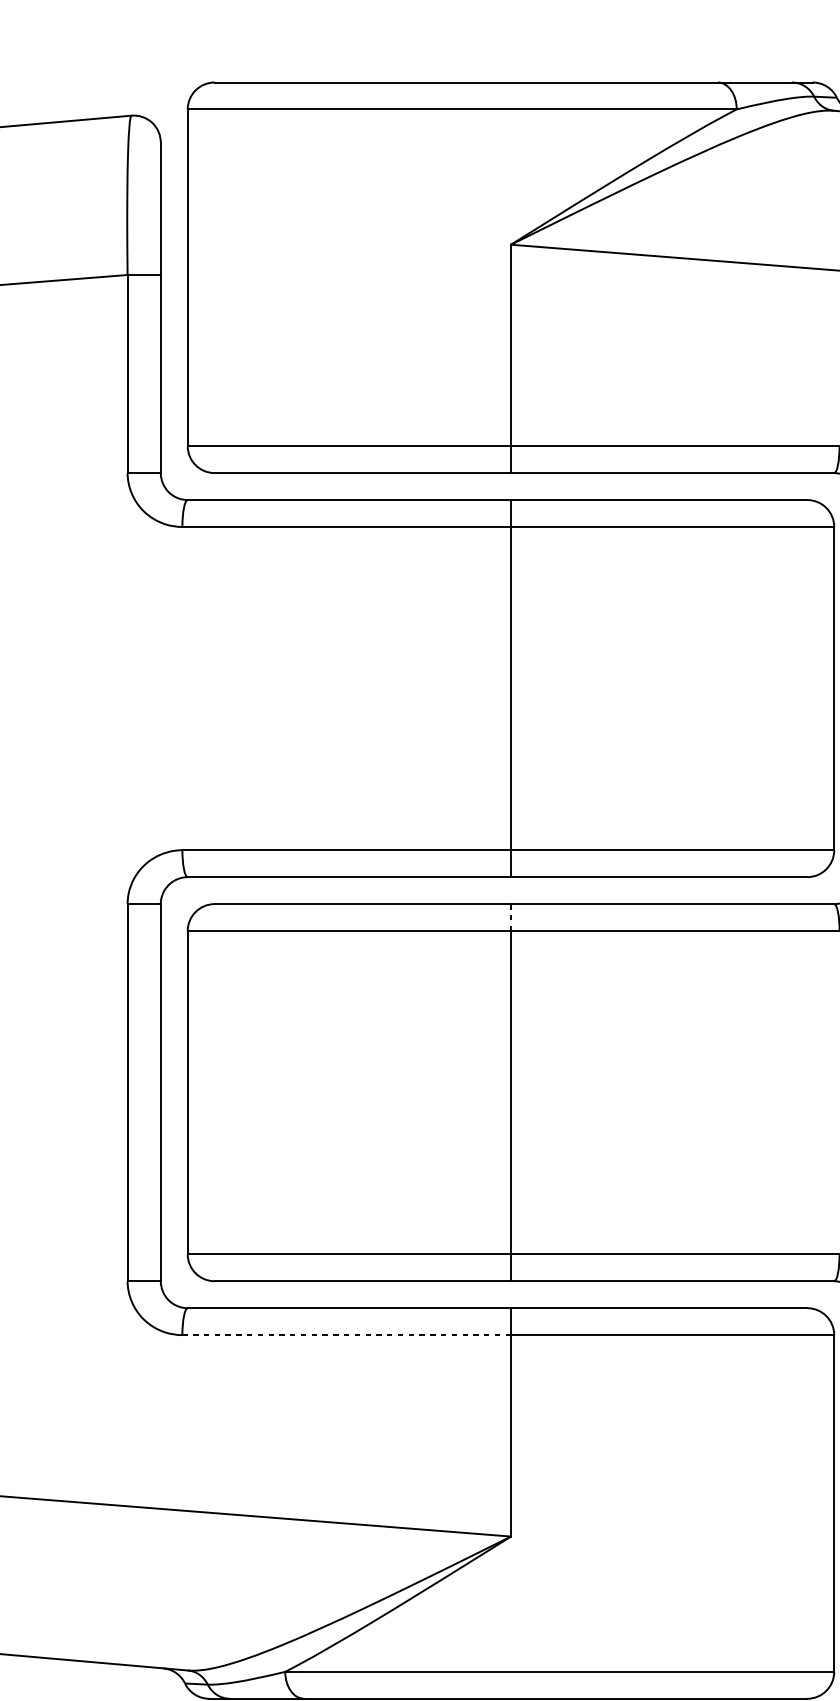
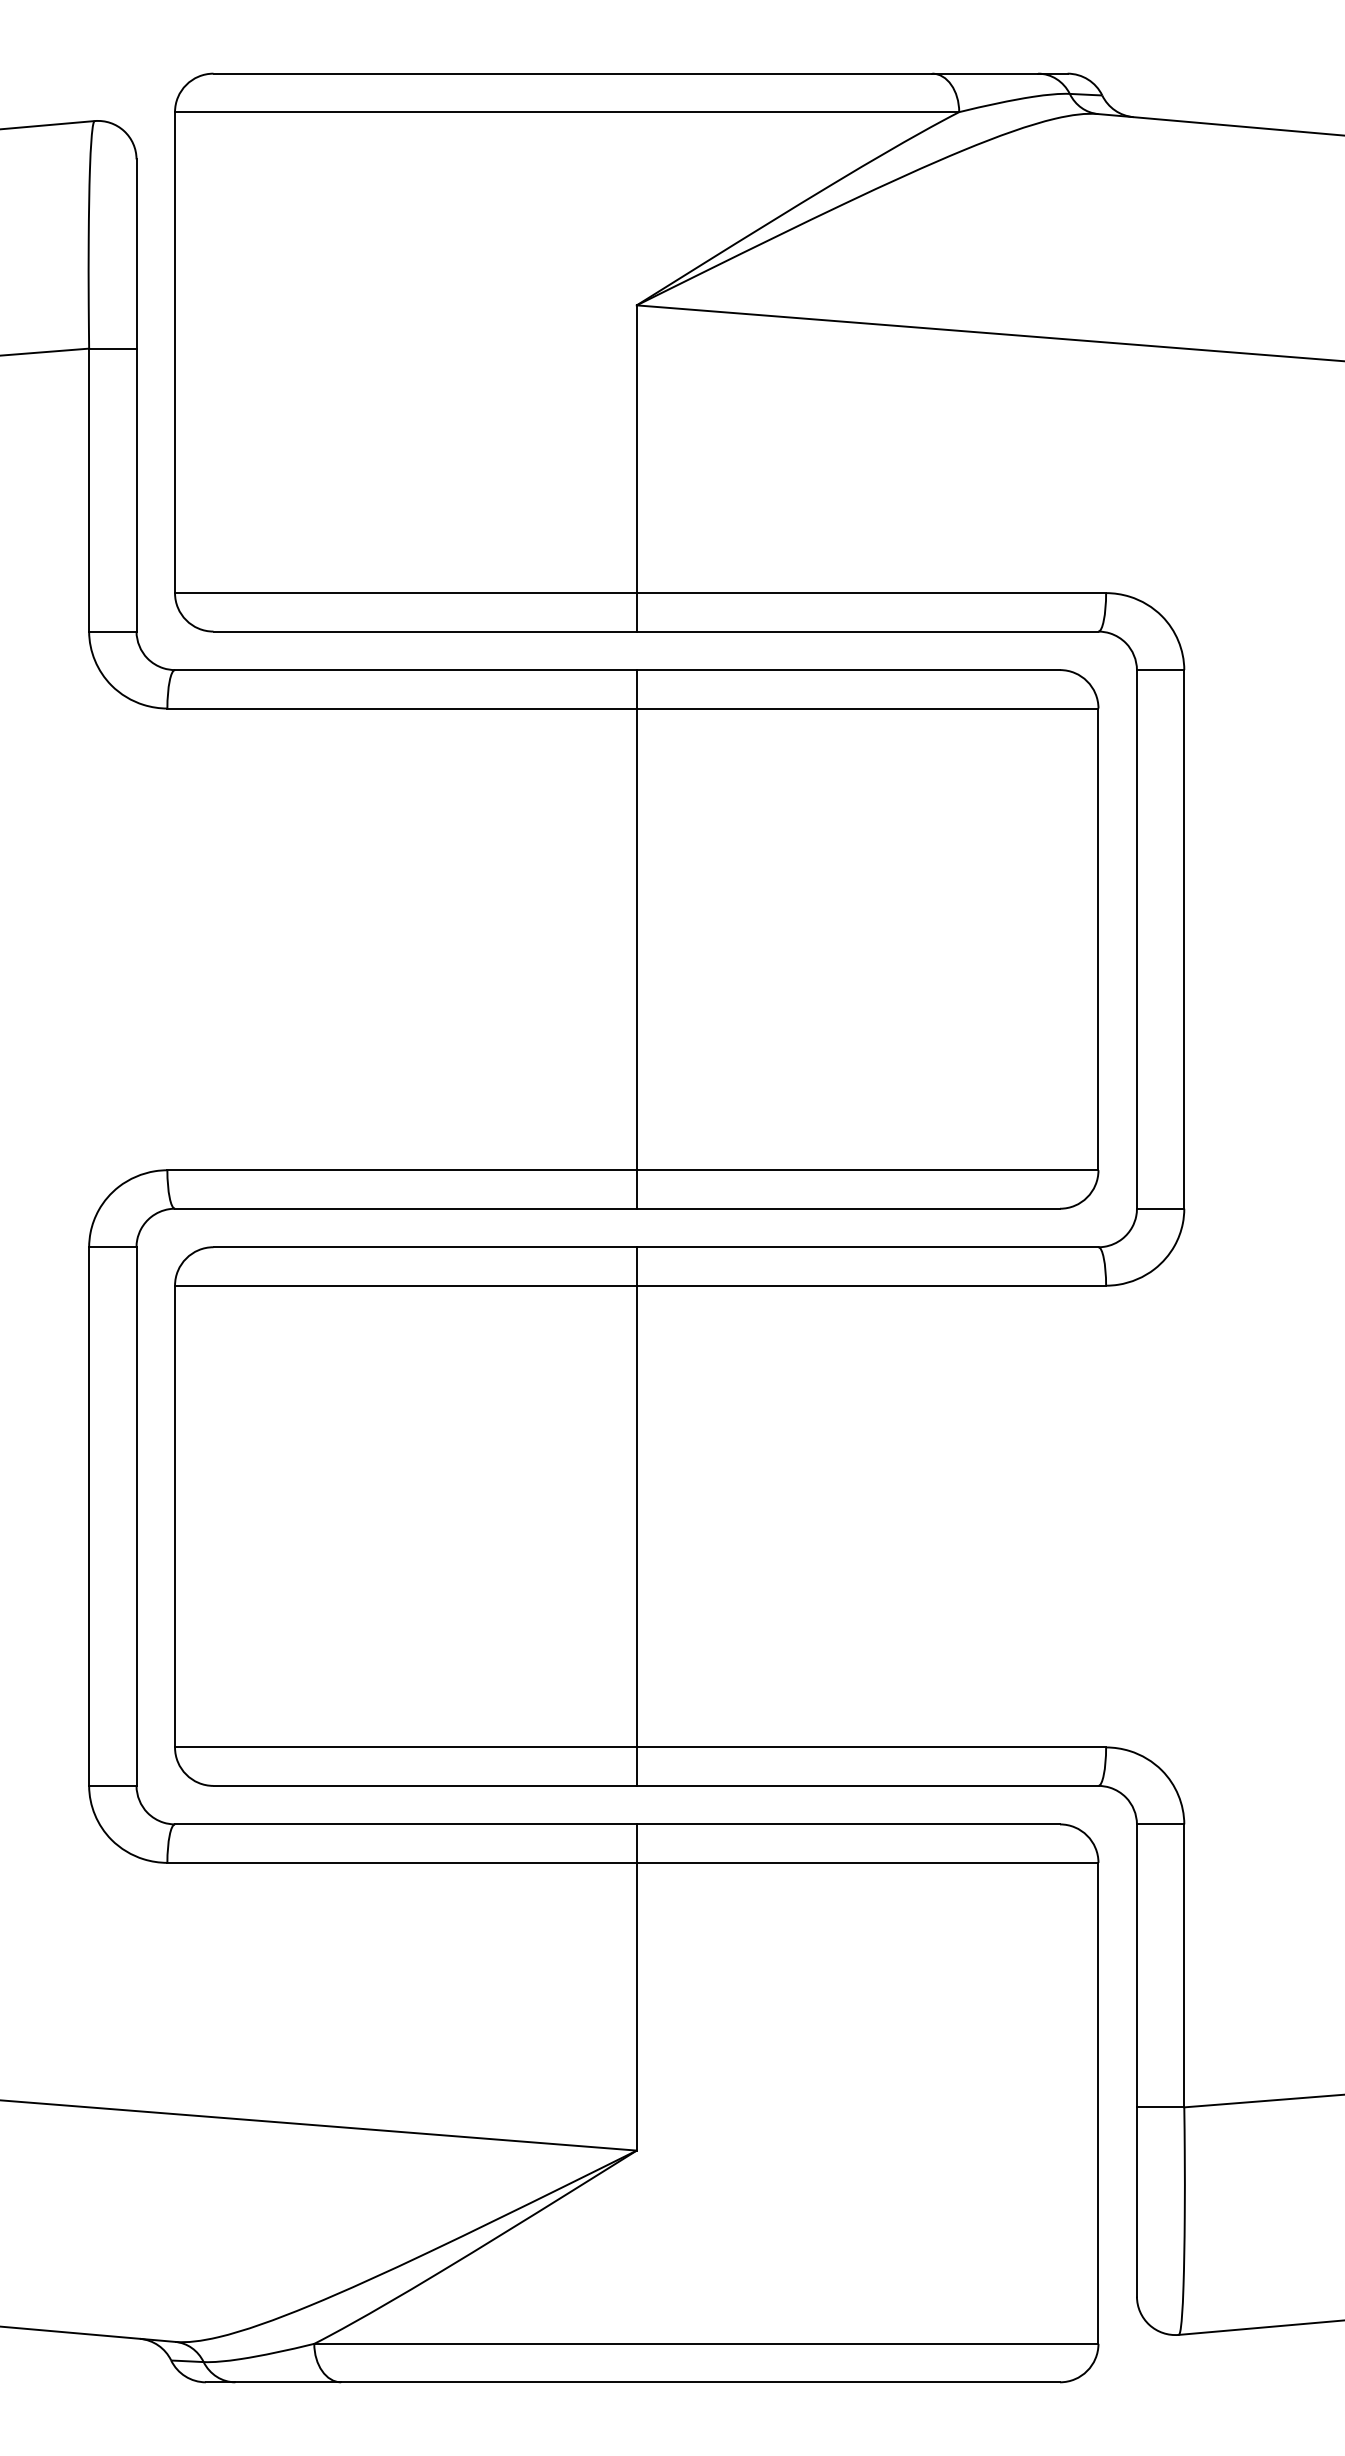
line: (510, 916) -> (636, 1265), dashed -> solid
line: (346, 1334) -> (402, 1862), dashed -> solid

